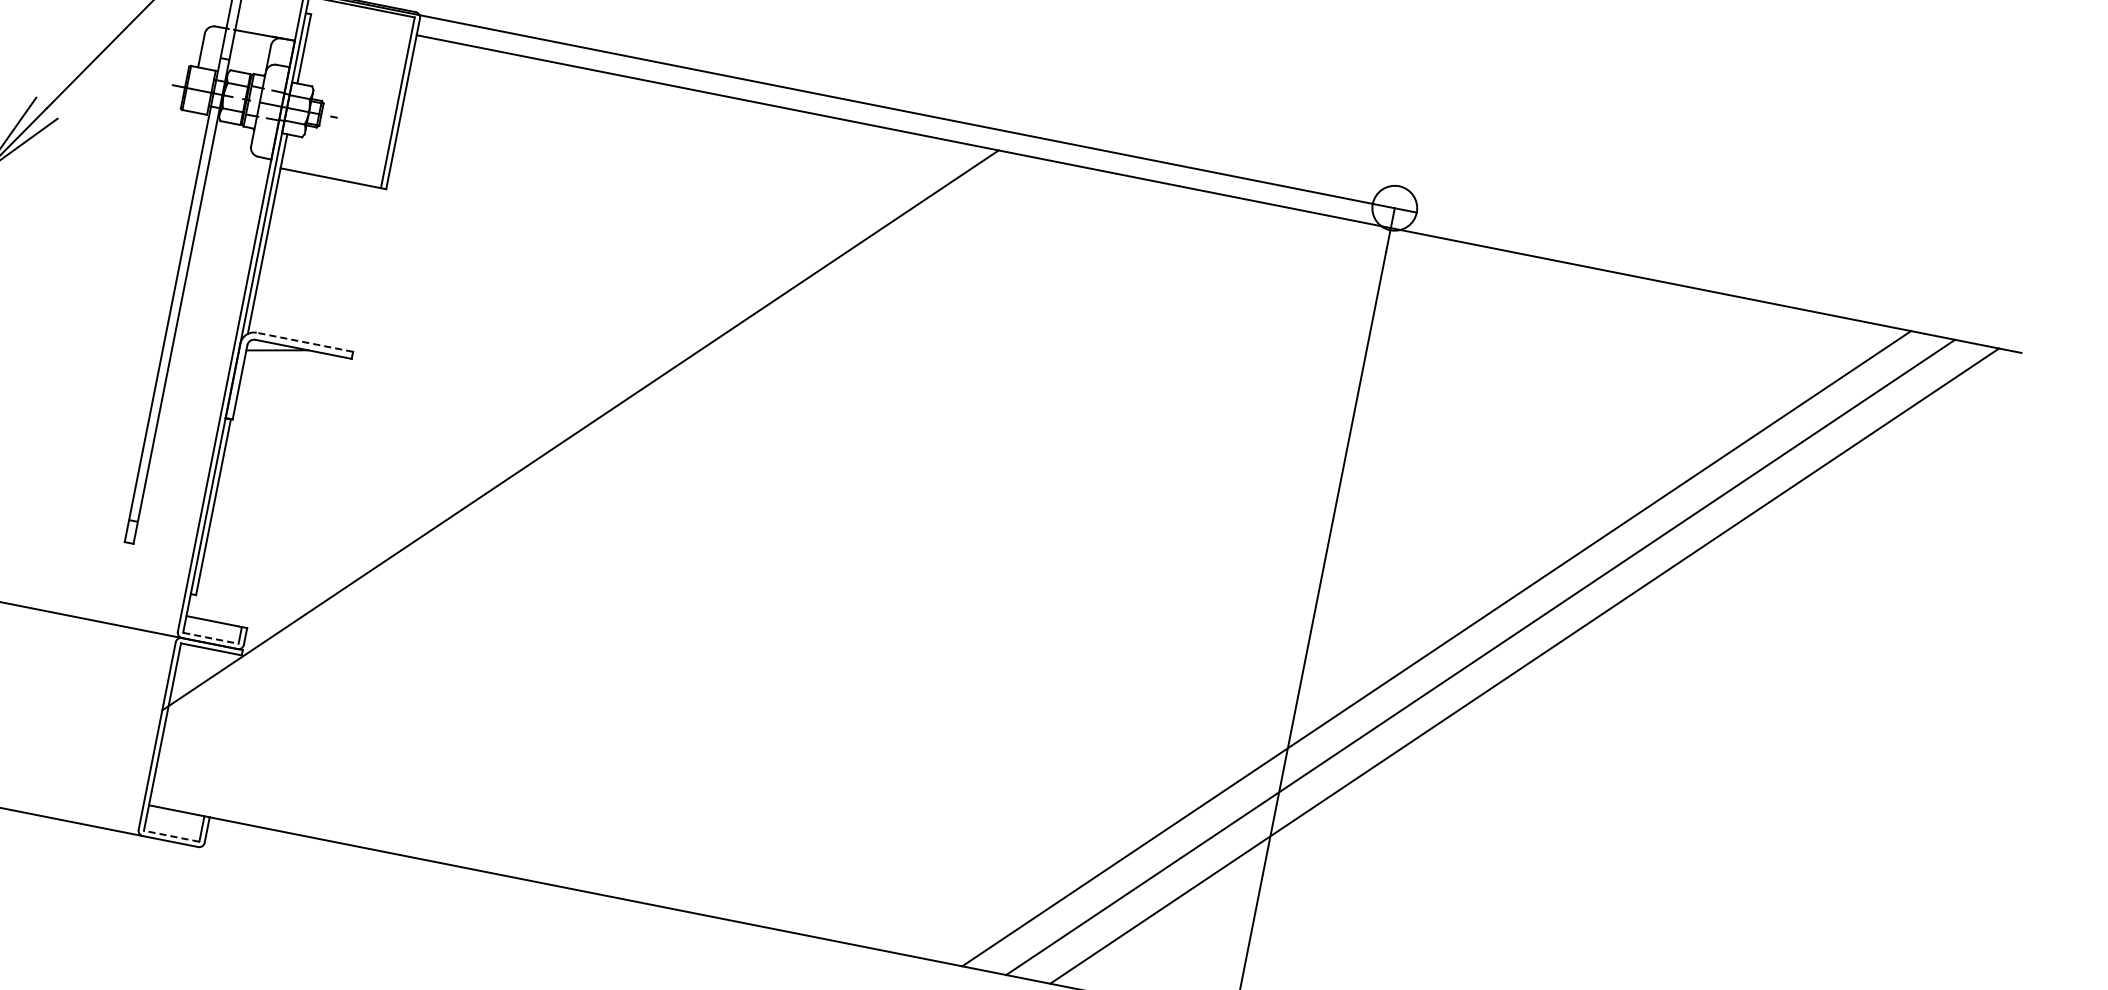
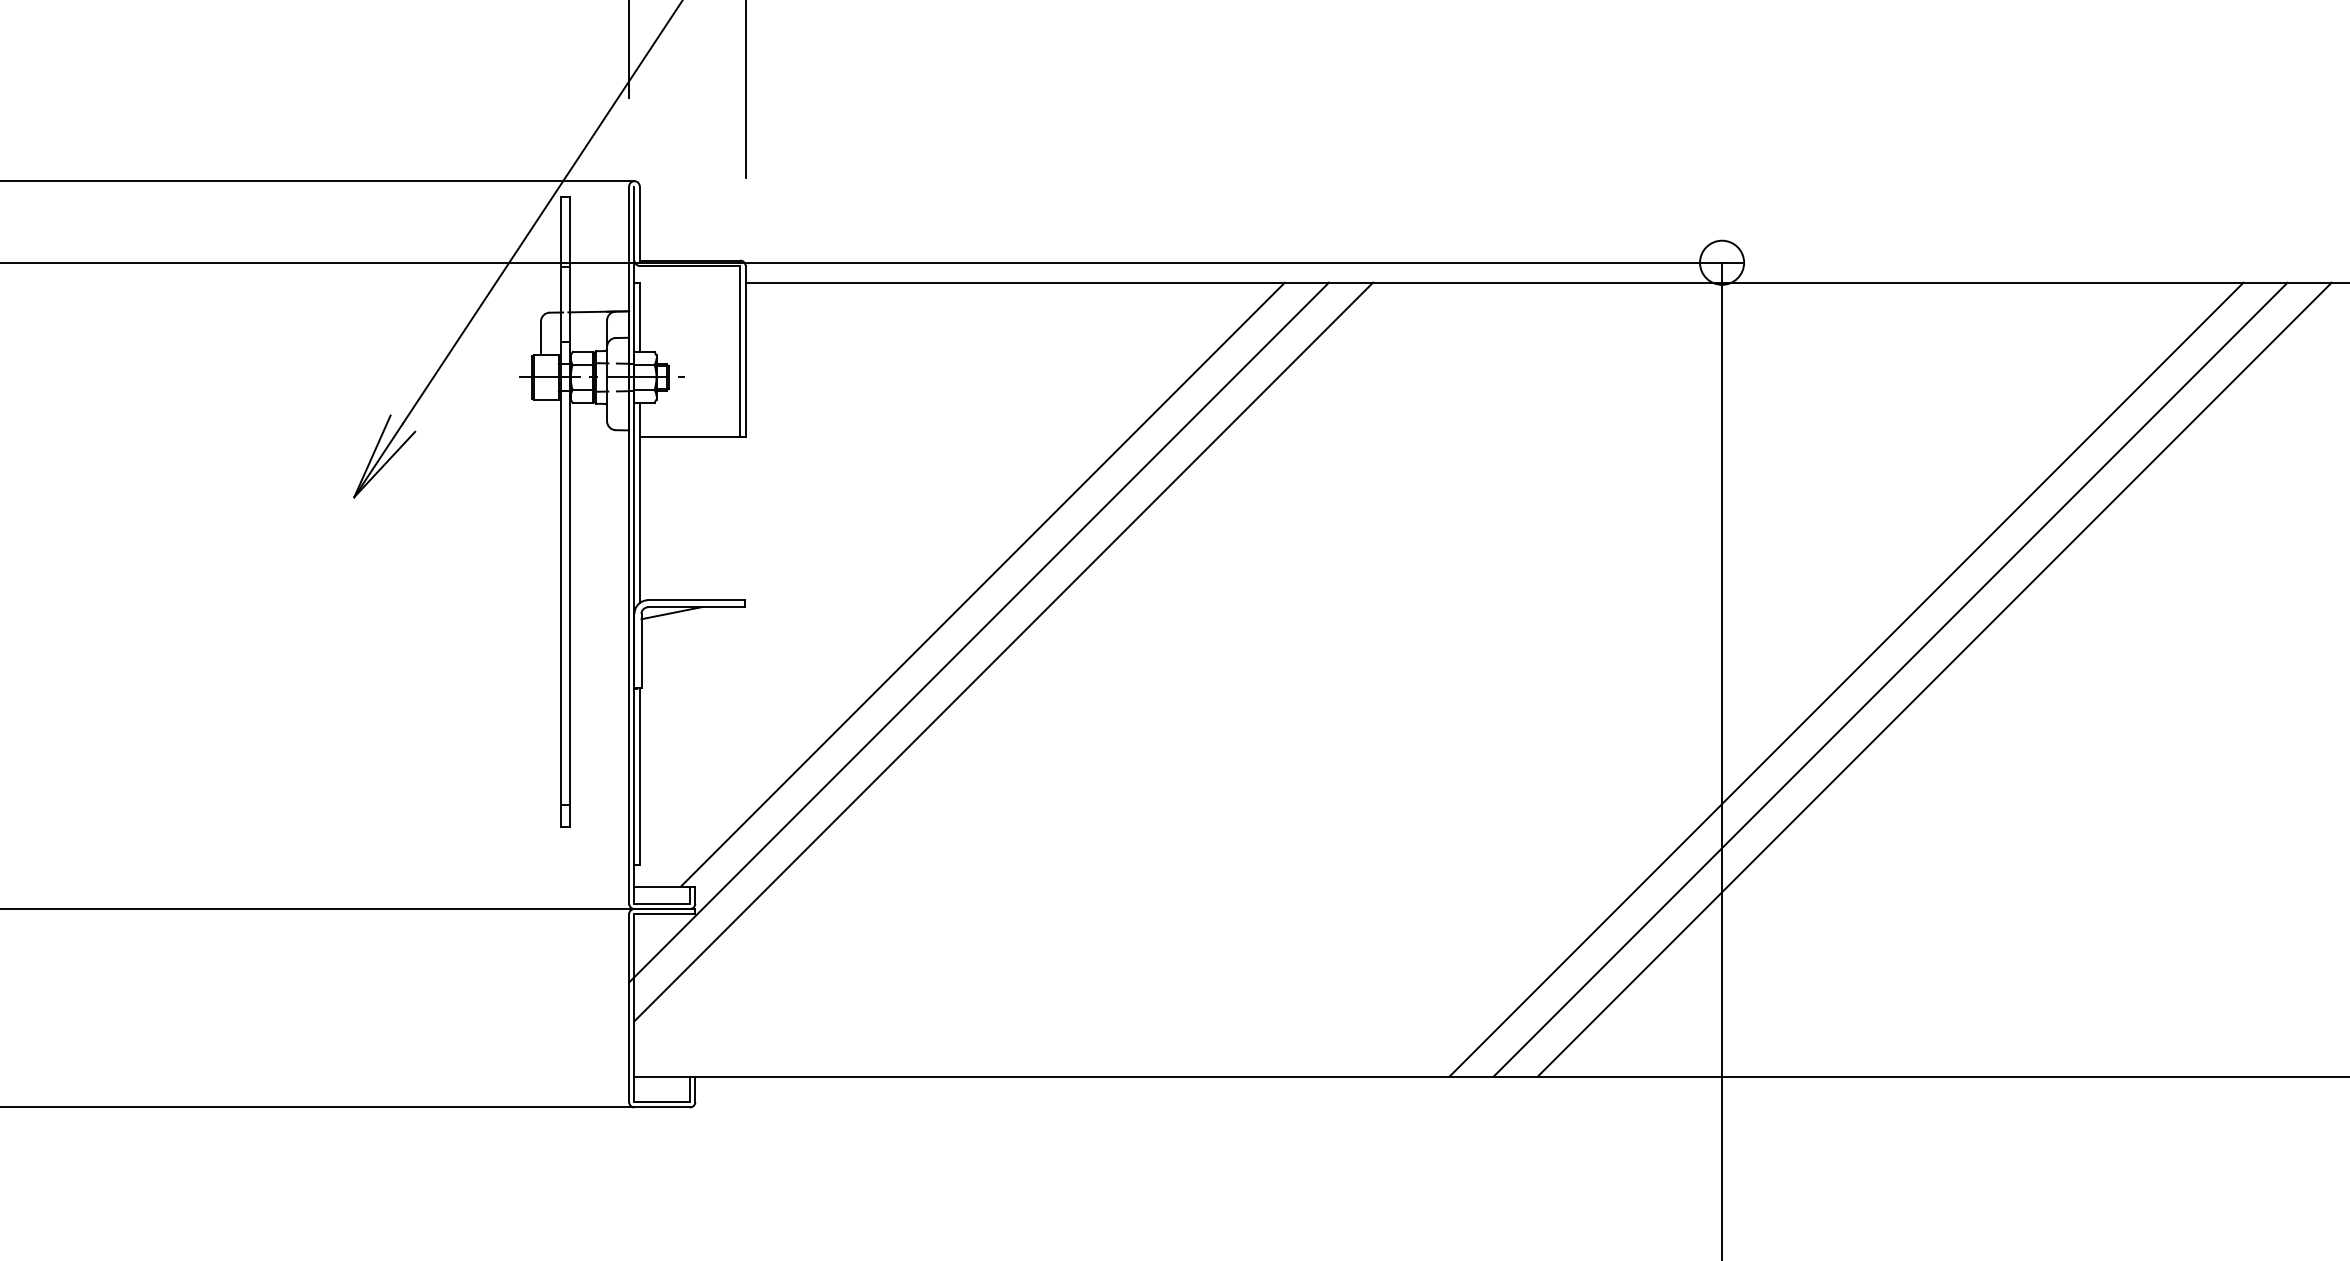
line: (303, 342) -> (695, 600), dashed -> solid
line: (593, 383) -> (982, 584), added
line: (601, 454) -> (1003, 651), added
line: (211, 638) -> (662, 903), dashed -> solid
line: (171, 836) -> (662, 1102), dashed -> solid

